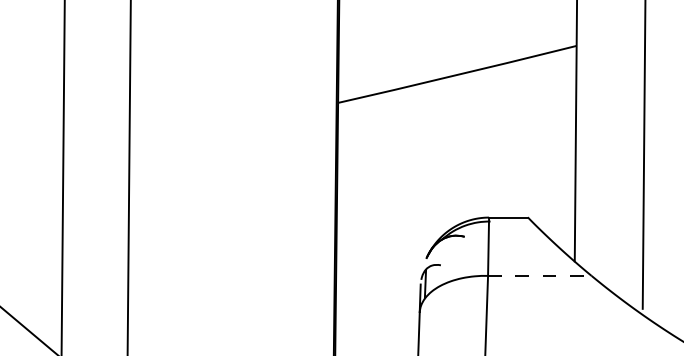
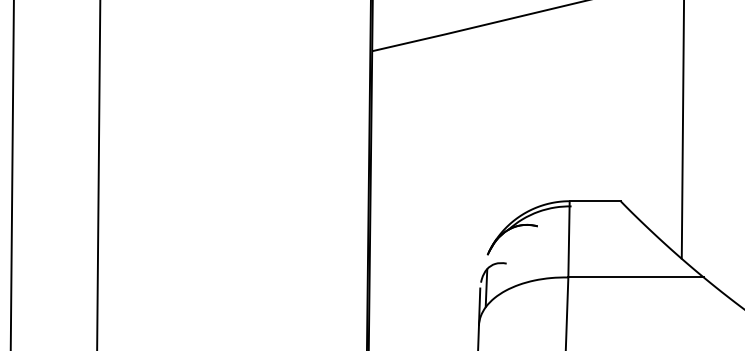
line: (539, 275) -> (635, 276), dashed -> solid

